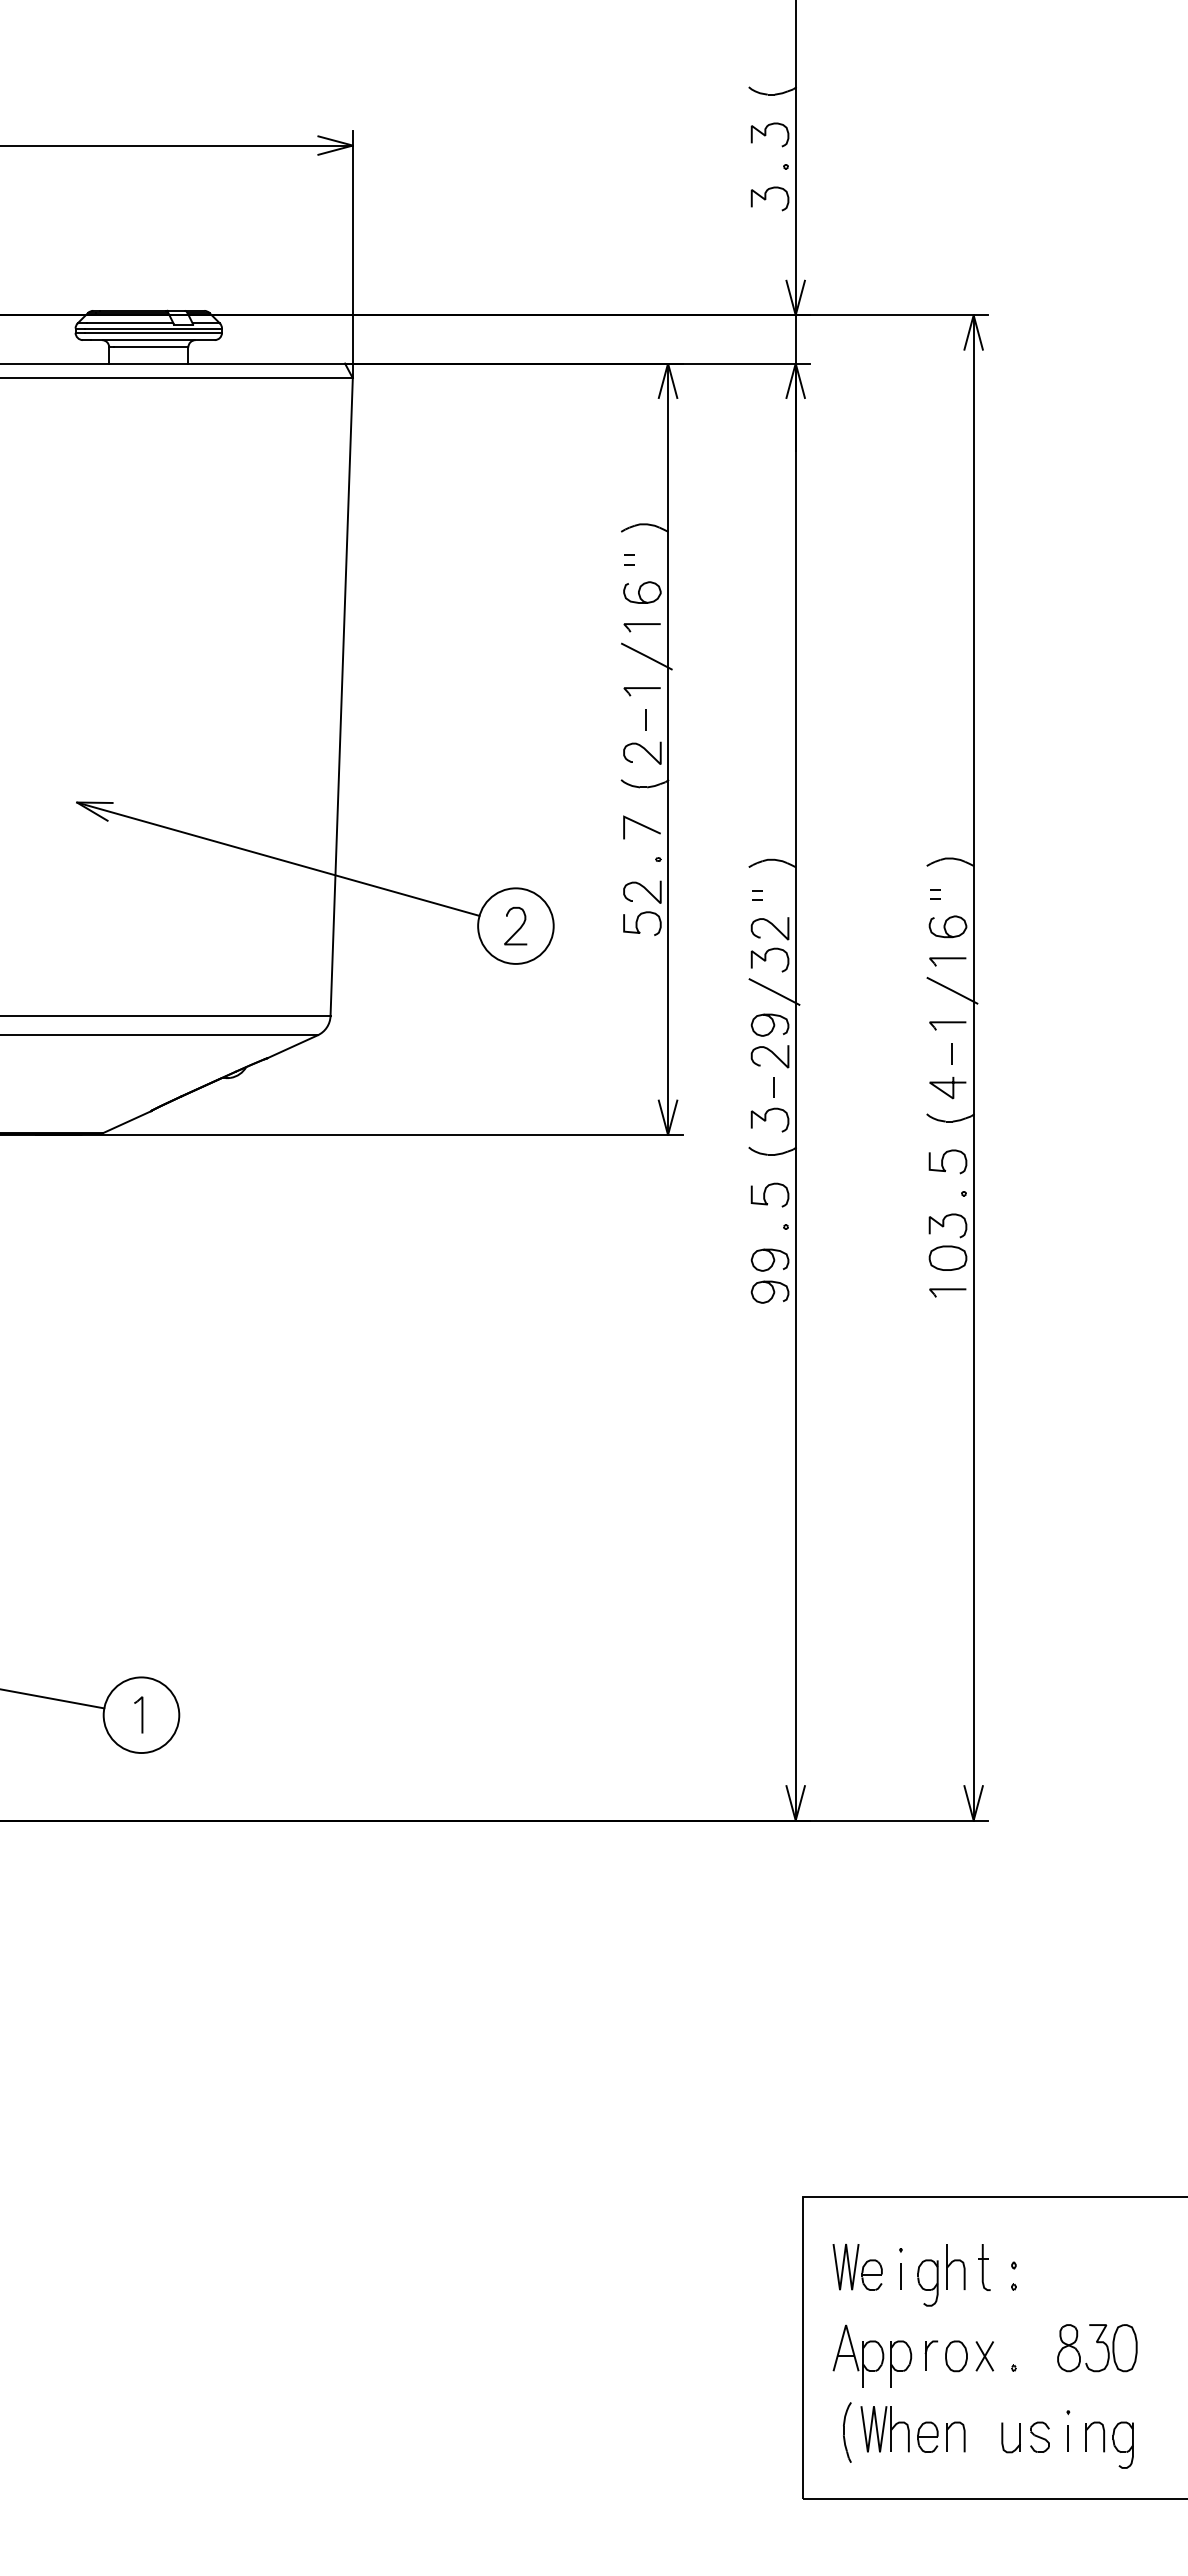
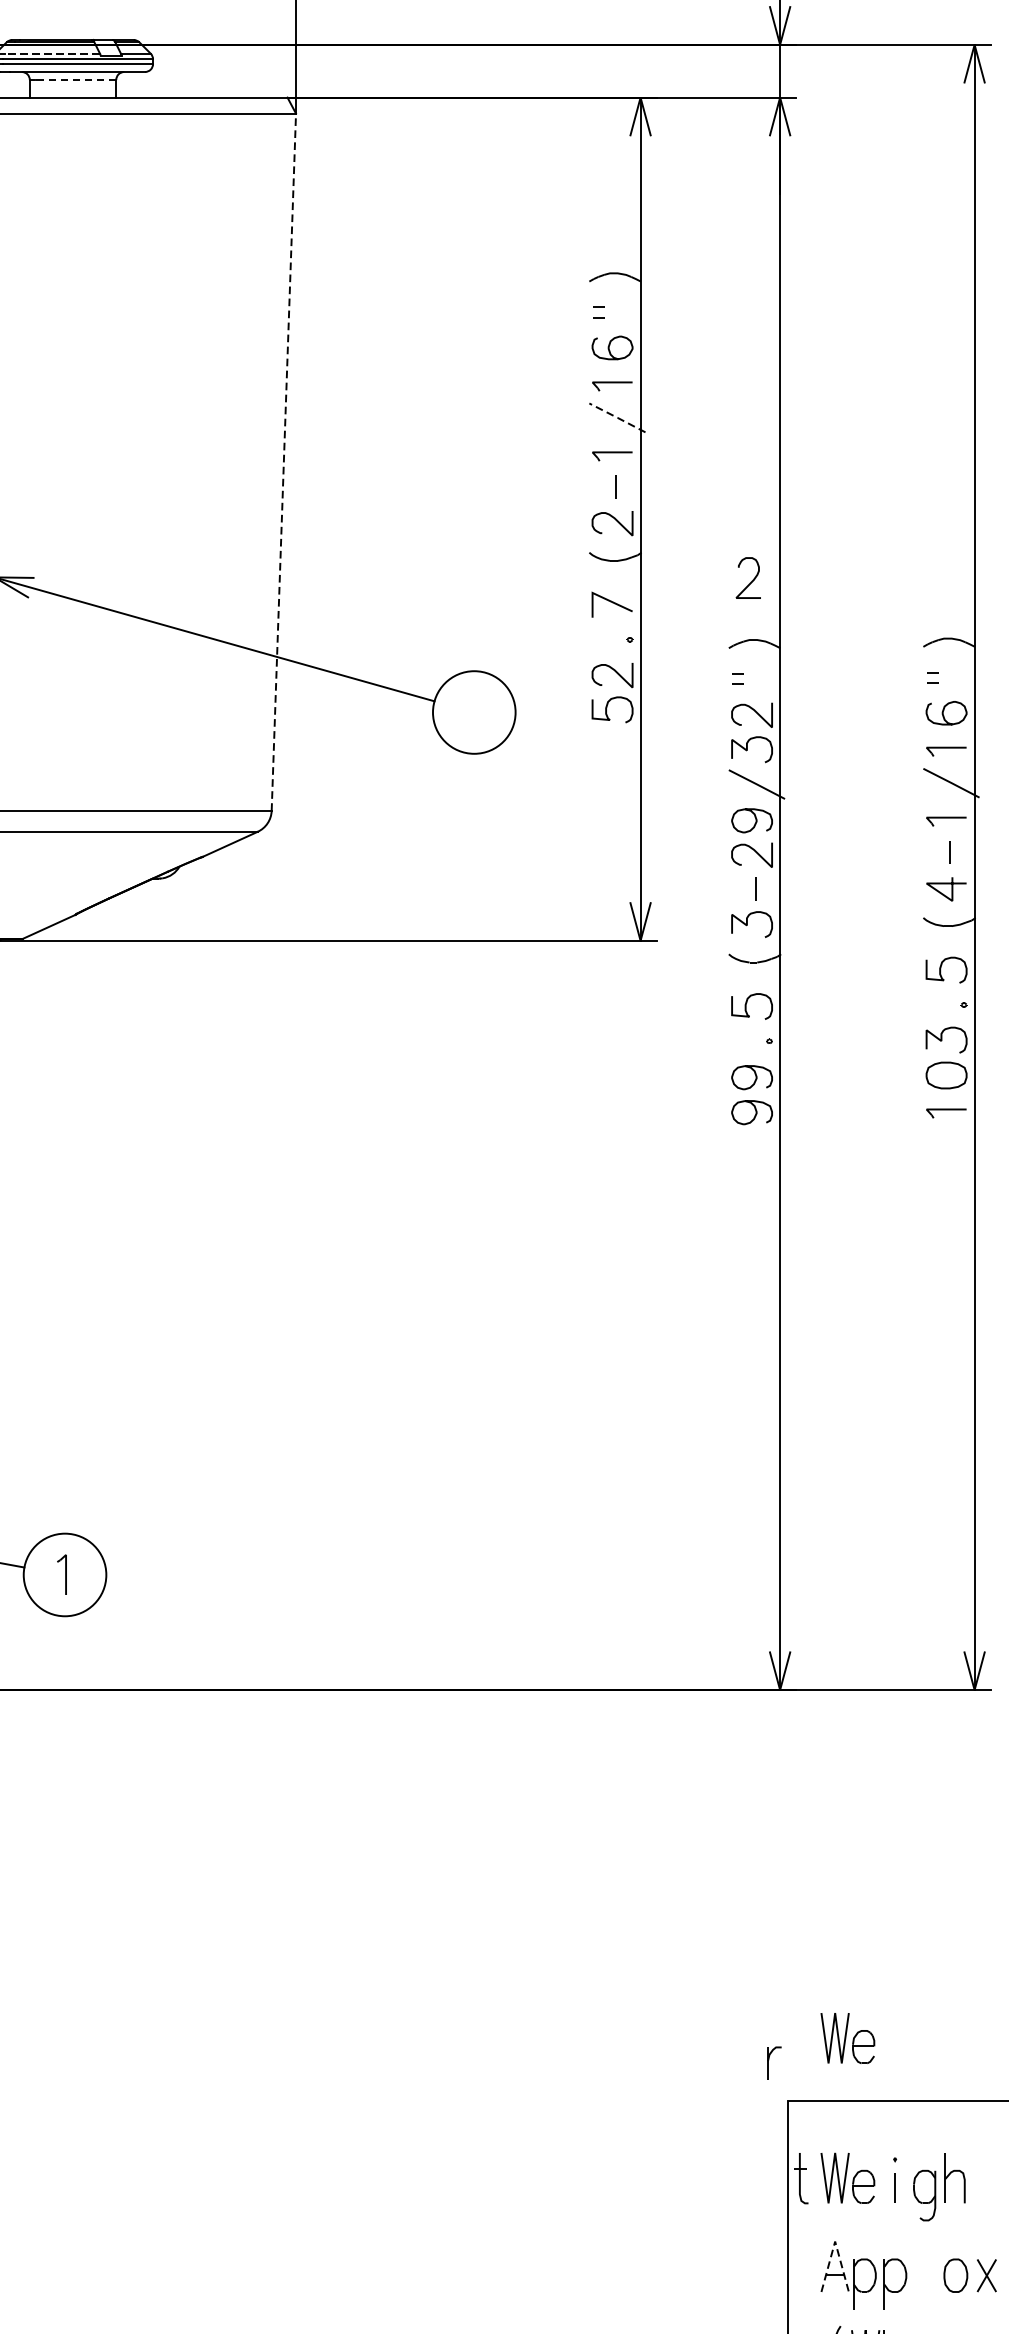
line: (129, 323) -> (51, 53), solid -> dashed
line: (150, 347) -> (74, 80), solid -> dashed
line: (647, 656) -> (618, 417), solid -> dashed
line: (341, 696) -> (283, 461), solid -> dashed
curve: (518, 928) -> (751, 580), moved
part: (857, 2139) -> (847, 2038), added
part: (984, 2267) -> (801, 2178), moved
line: (846, 2325) -> (835, 2242), solid -> dashed
part: (931, 2355) -> (774, 2062), moved

